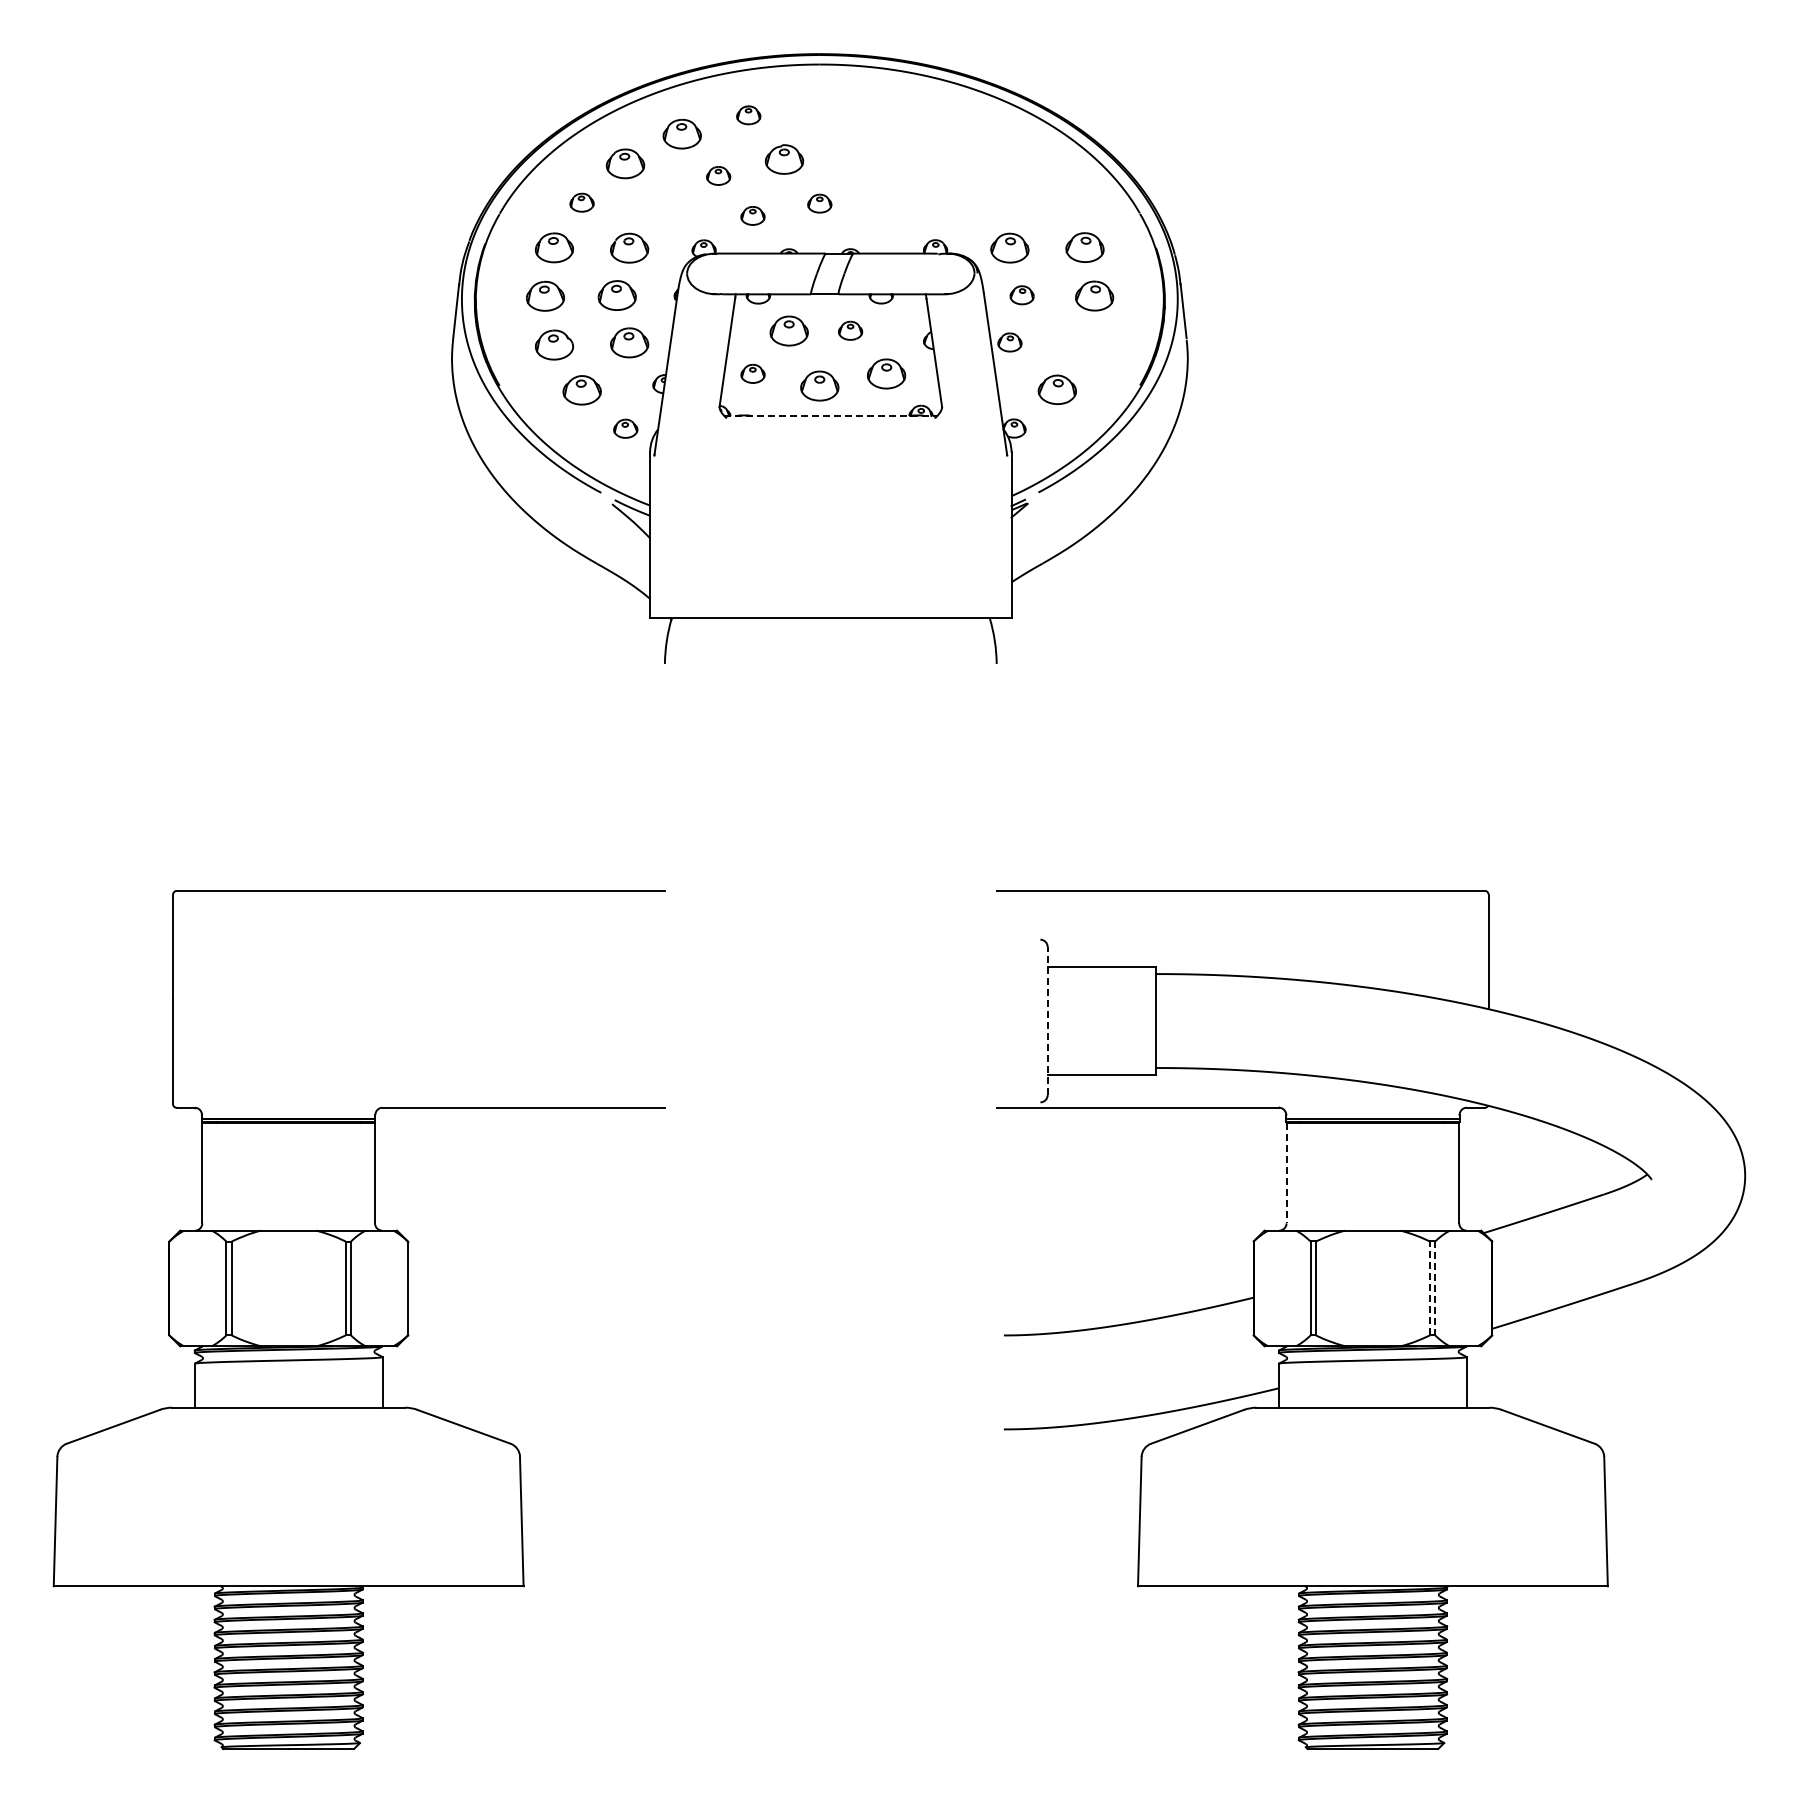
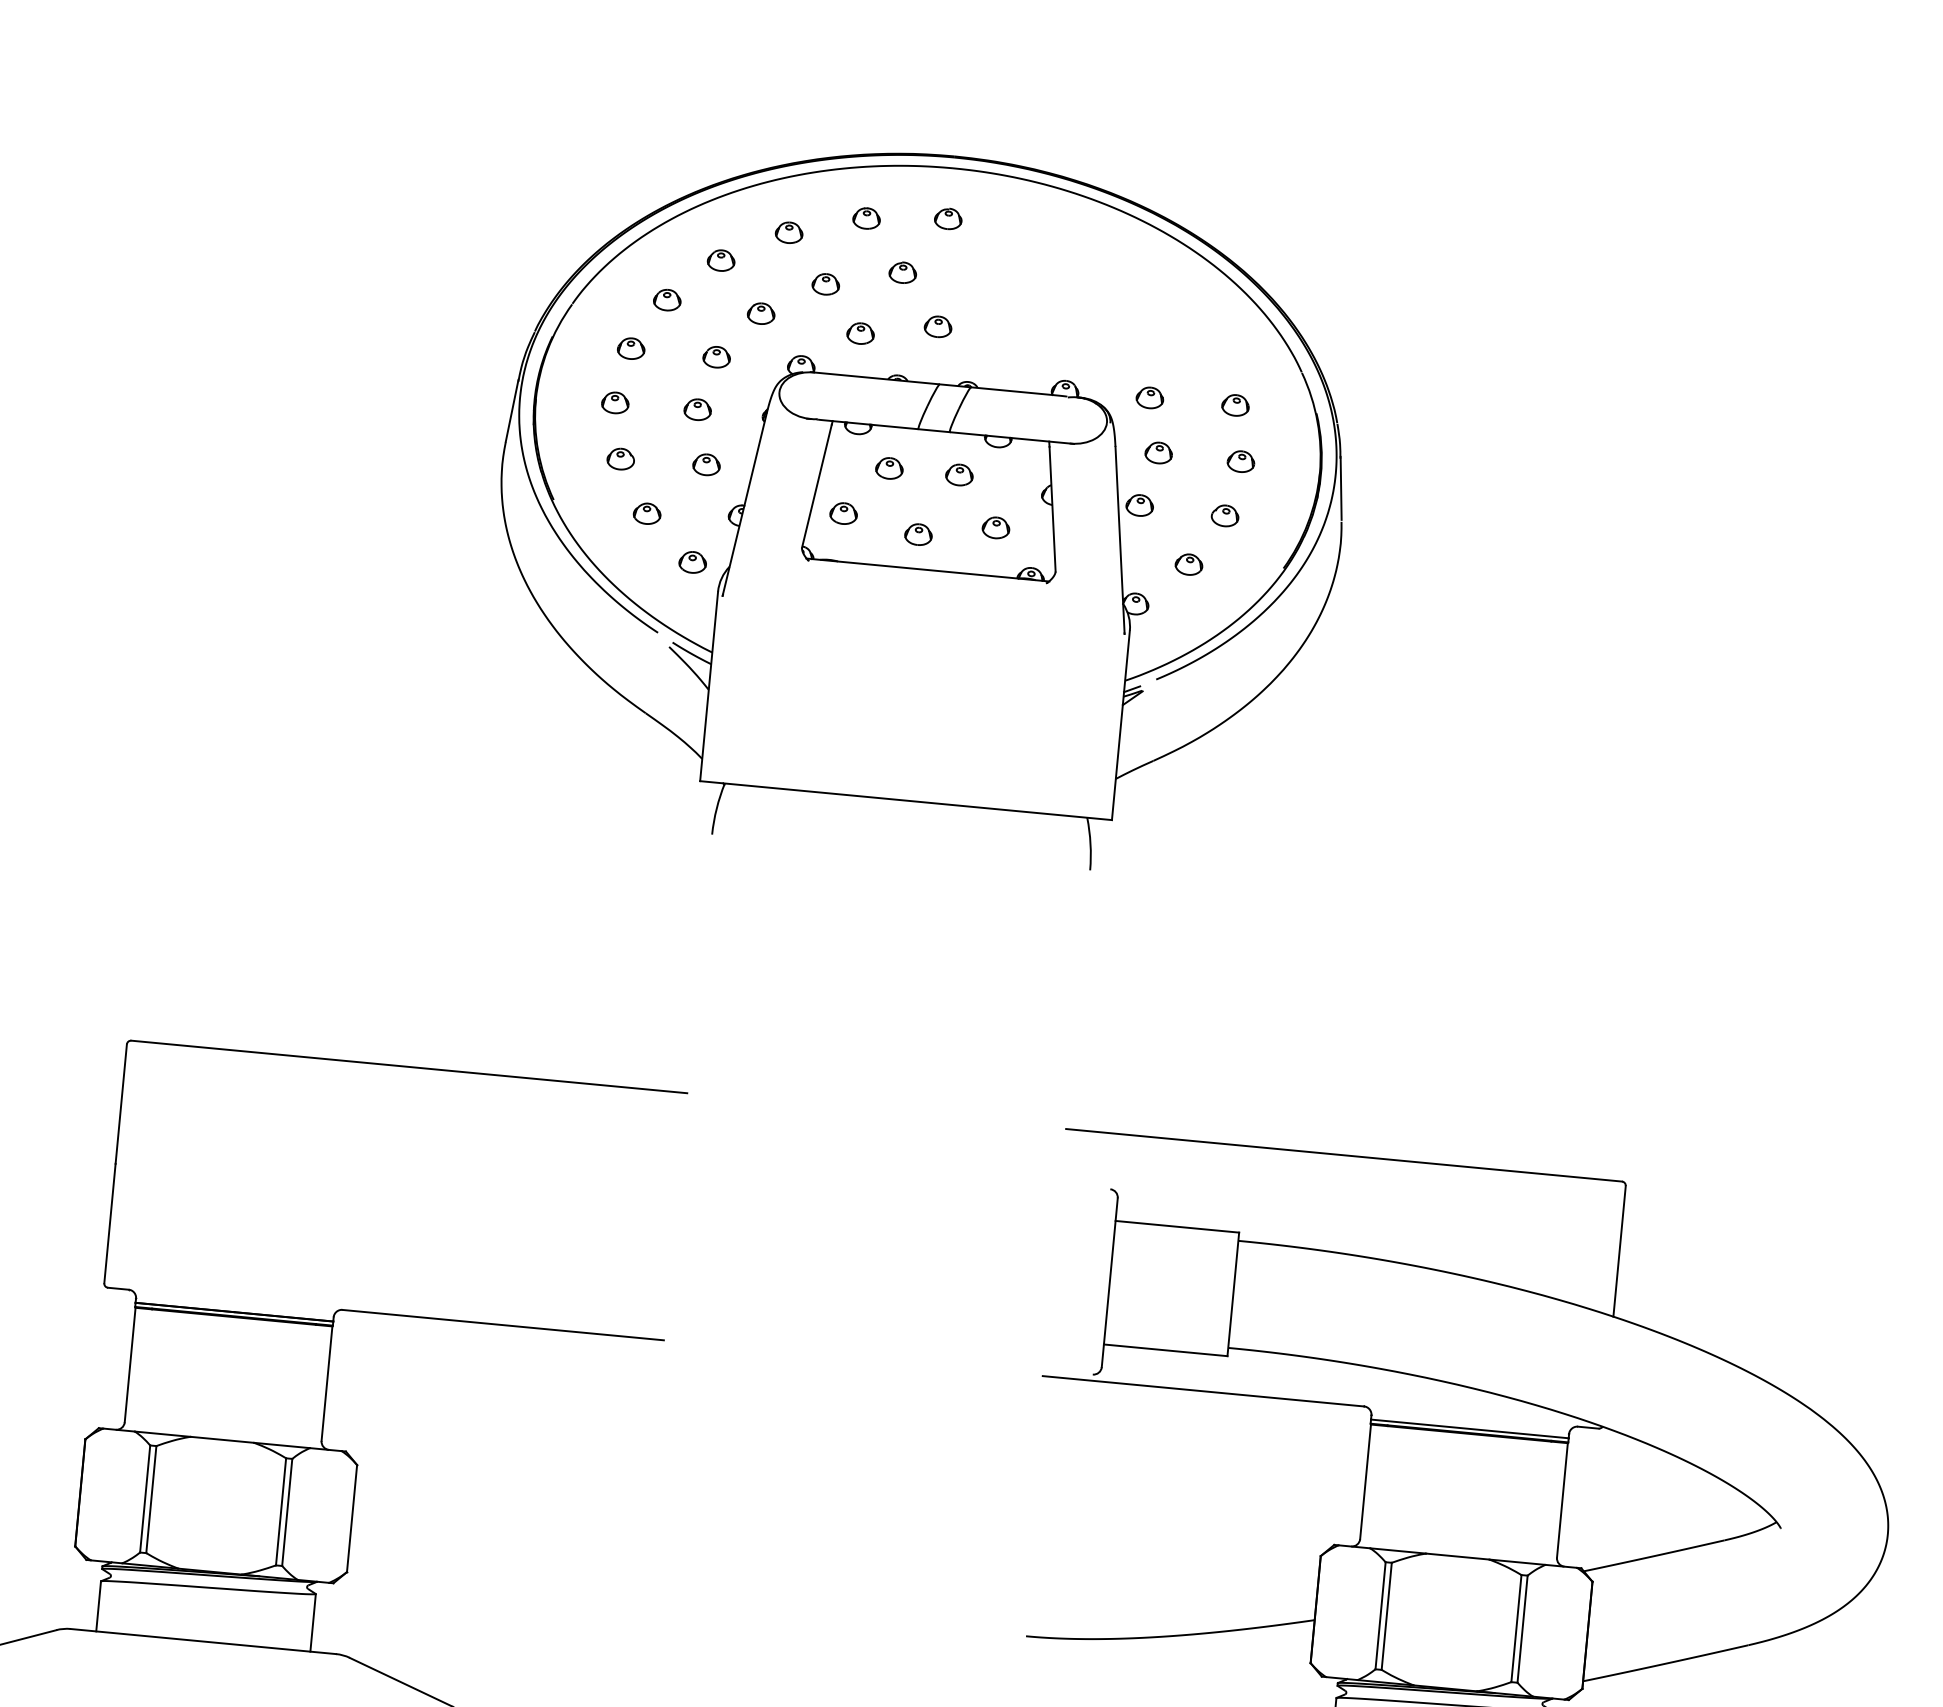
part: (819, 108) -> (948, 218), added
part: (682, 133) -> (789, 232), size x0.62
part: (784, 159) -> (902, 272), size x0.62
part: (625, 163) -> (721, 260), size x0.62
part: (664, 206) -> (760, 313), added
part: (554, 247) -> (631, 348), size x0.62
part: (1009, 247) -> (1149, 397), size x0.62
part: (1084, 247) -> (1235, 405), size x0.62
part: (629, 248) -> (716, 357), size x0.62
part: (617, 295) -> (697, 409), size x0.62
part: (1093, 295) -> (1240, 460), size x0.62
part: (544, 296) -> (614, 402), size x0.62
part: (788, 330) -> (888, 467), size x0.62
part: (629, 342) -> (706, 464), size x0.62
part: (554, 344) -> (620, 458), size x0.62
part: (1084, 344) -> (1224, 515), added
part: (886, 373) -> (995, 527), size x0.62
part: (819, 385) -> (918, 533), size x0.62
part: (581, 389) -> (646, 512), size x0.62
part: (1057, 389) -> (1189, 564), size x0.62
line: (830, 416) -> (927, 570), dashed -> solid
line: (1047, 1020) -> (1109, 1282), dashed -> solid
line: (1286, 1173) -> (1365, 1482), dashed -> solid
line: (1429, 1288) -> (1516, 1628), dashed -> solid
line: (1435, 1288) -> (1522, 1629), dashed -> solid

